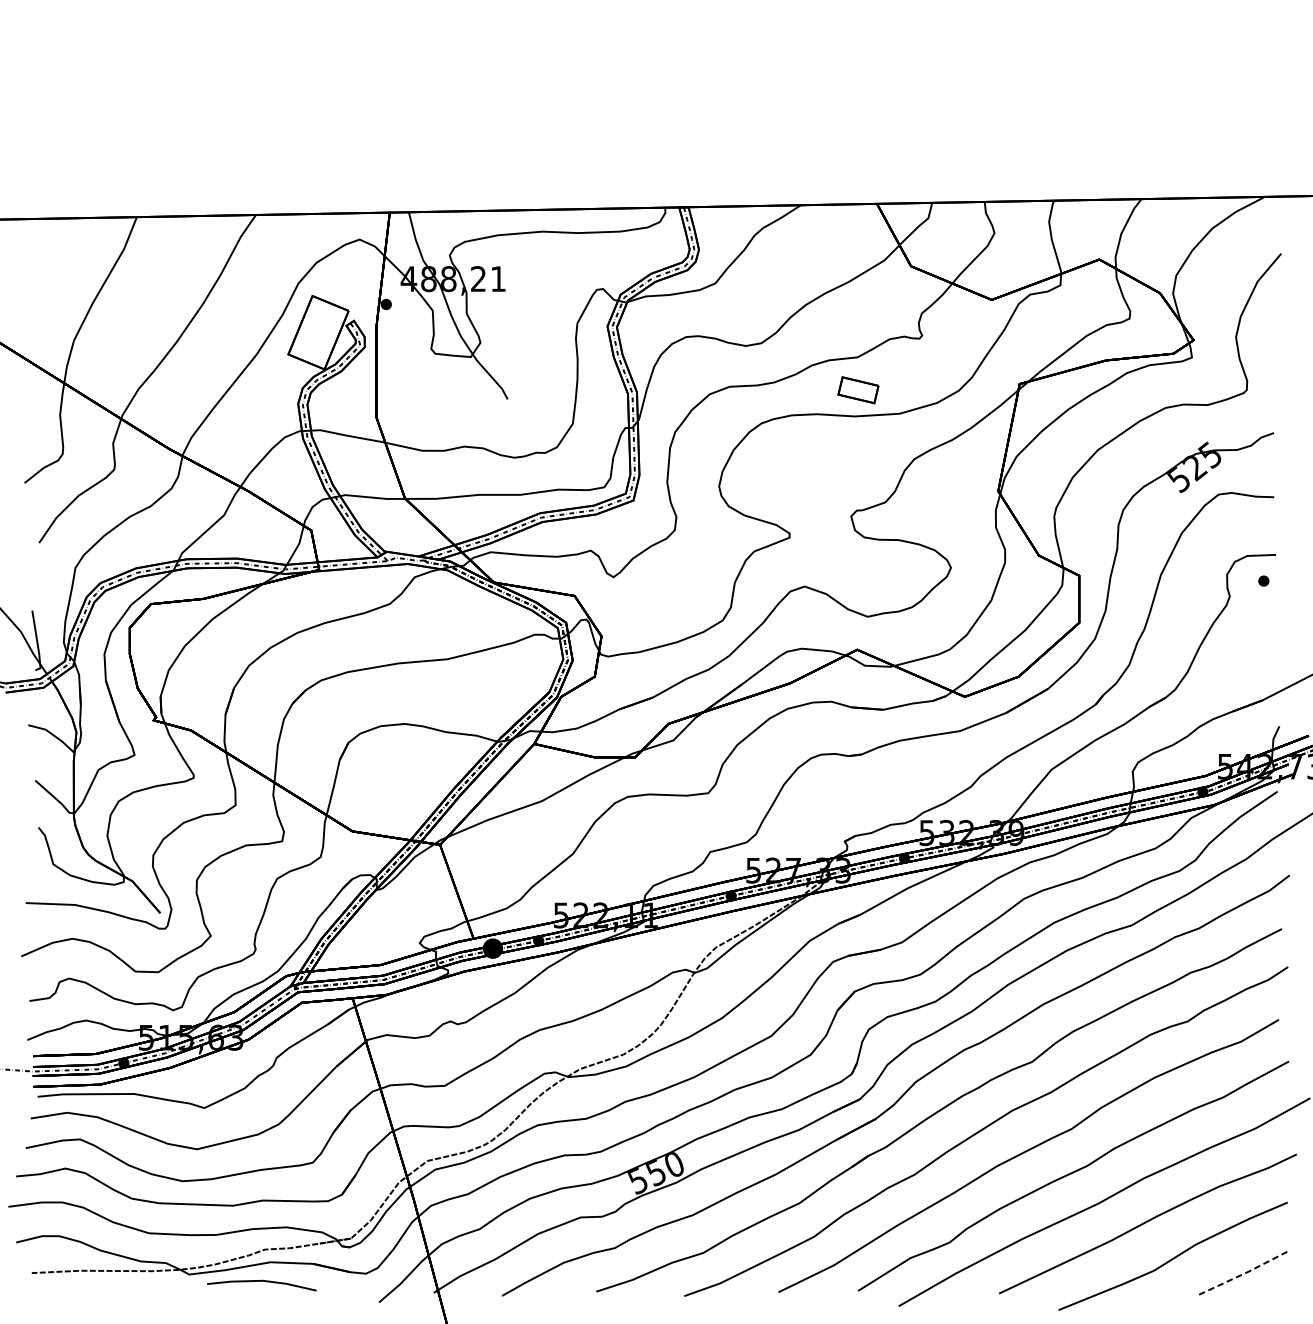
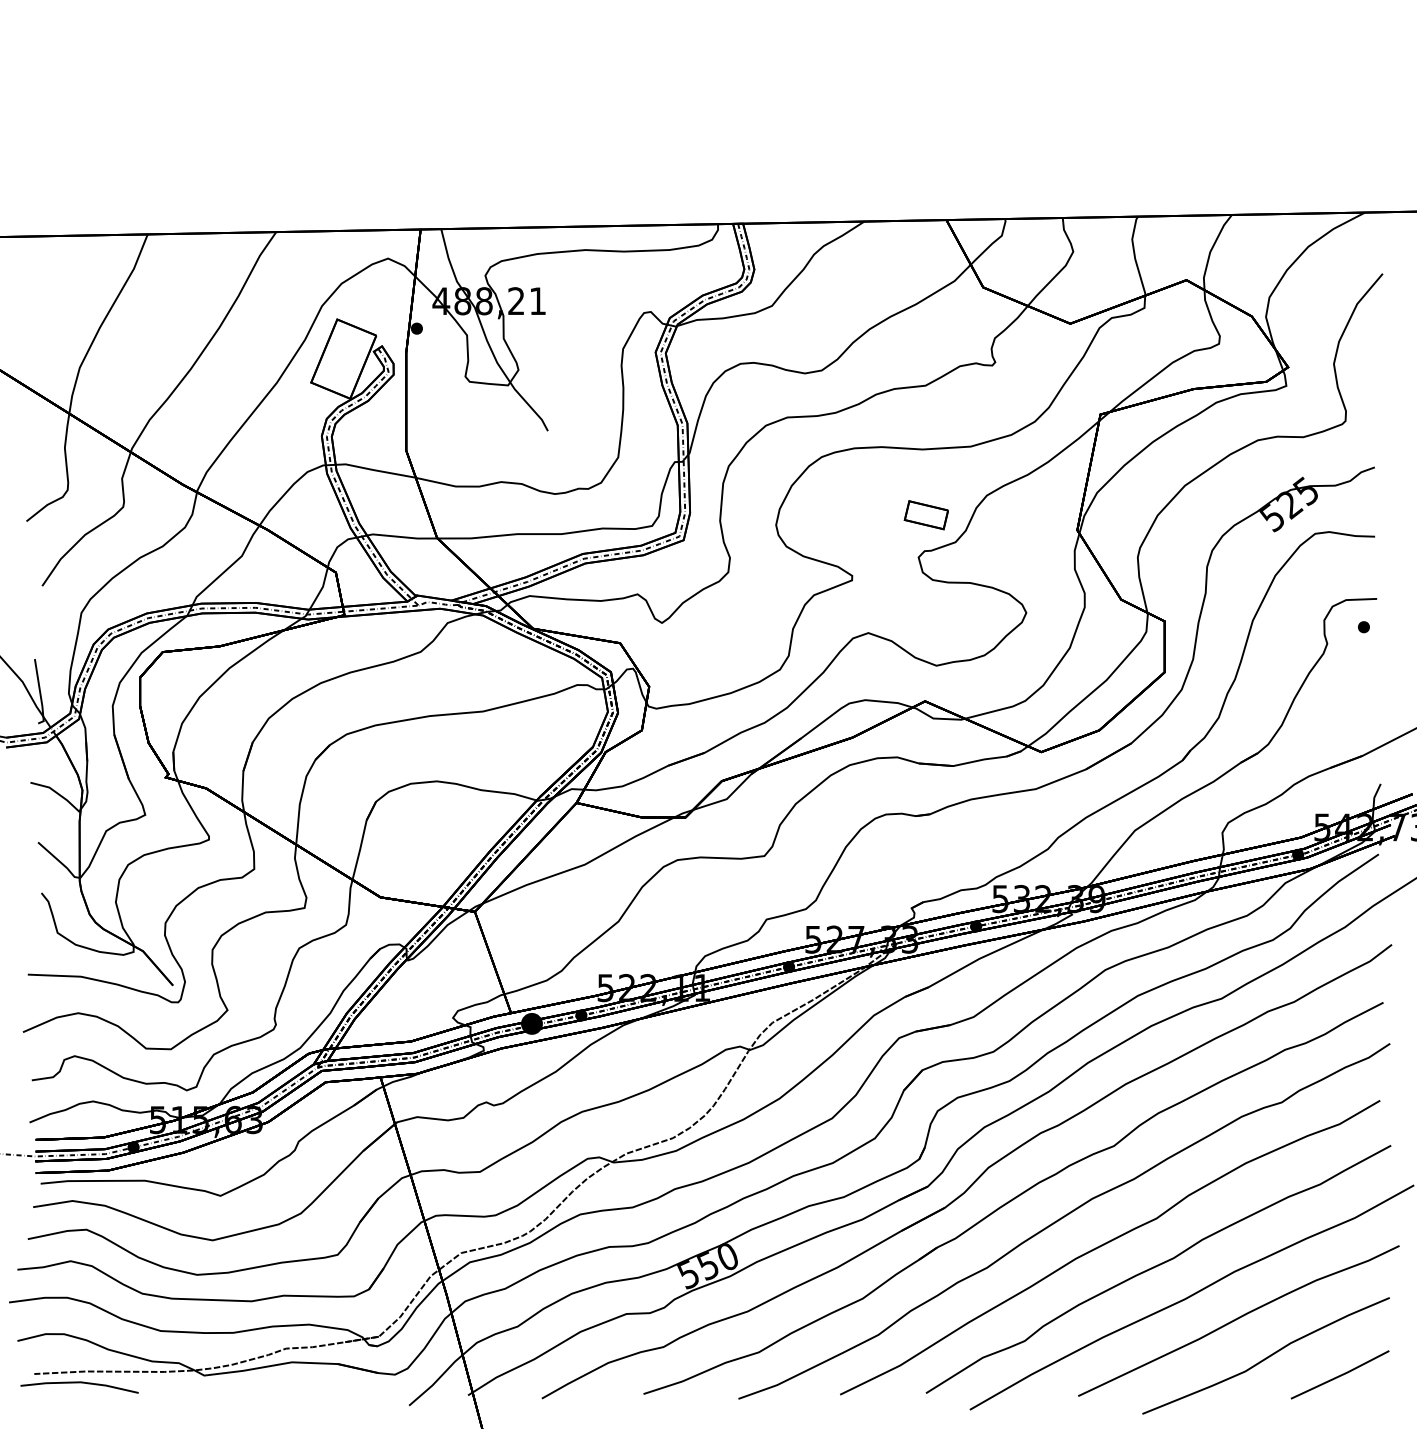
part: (857, 390) -> (925, 515), moved
line: (1242, 1274) -> (1340, 1375), dashed -> solid
line: (261, 1281) -> (79, 1383), moved

